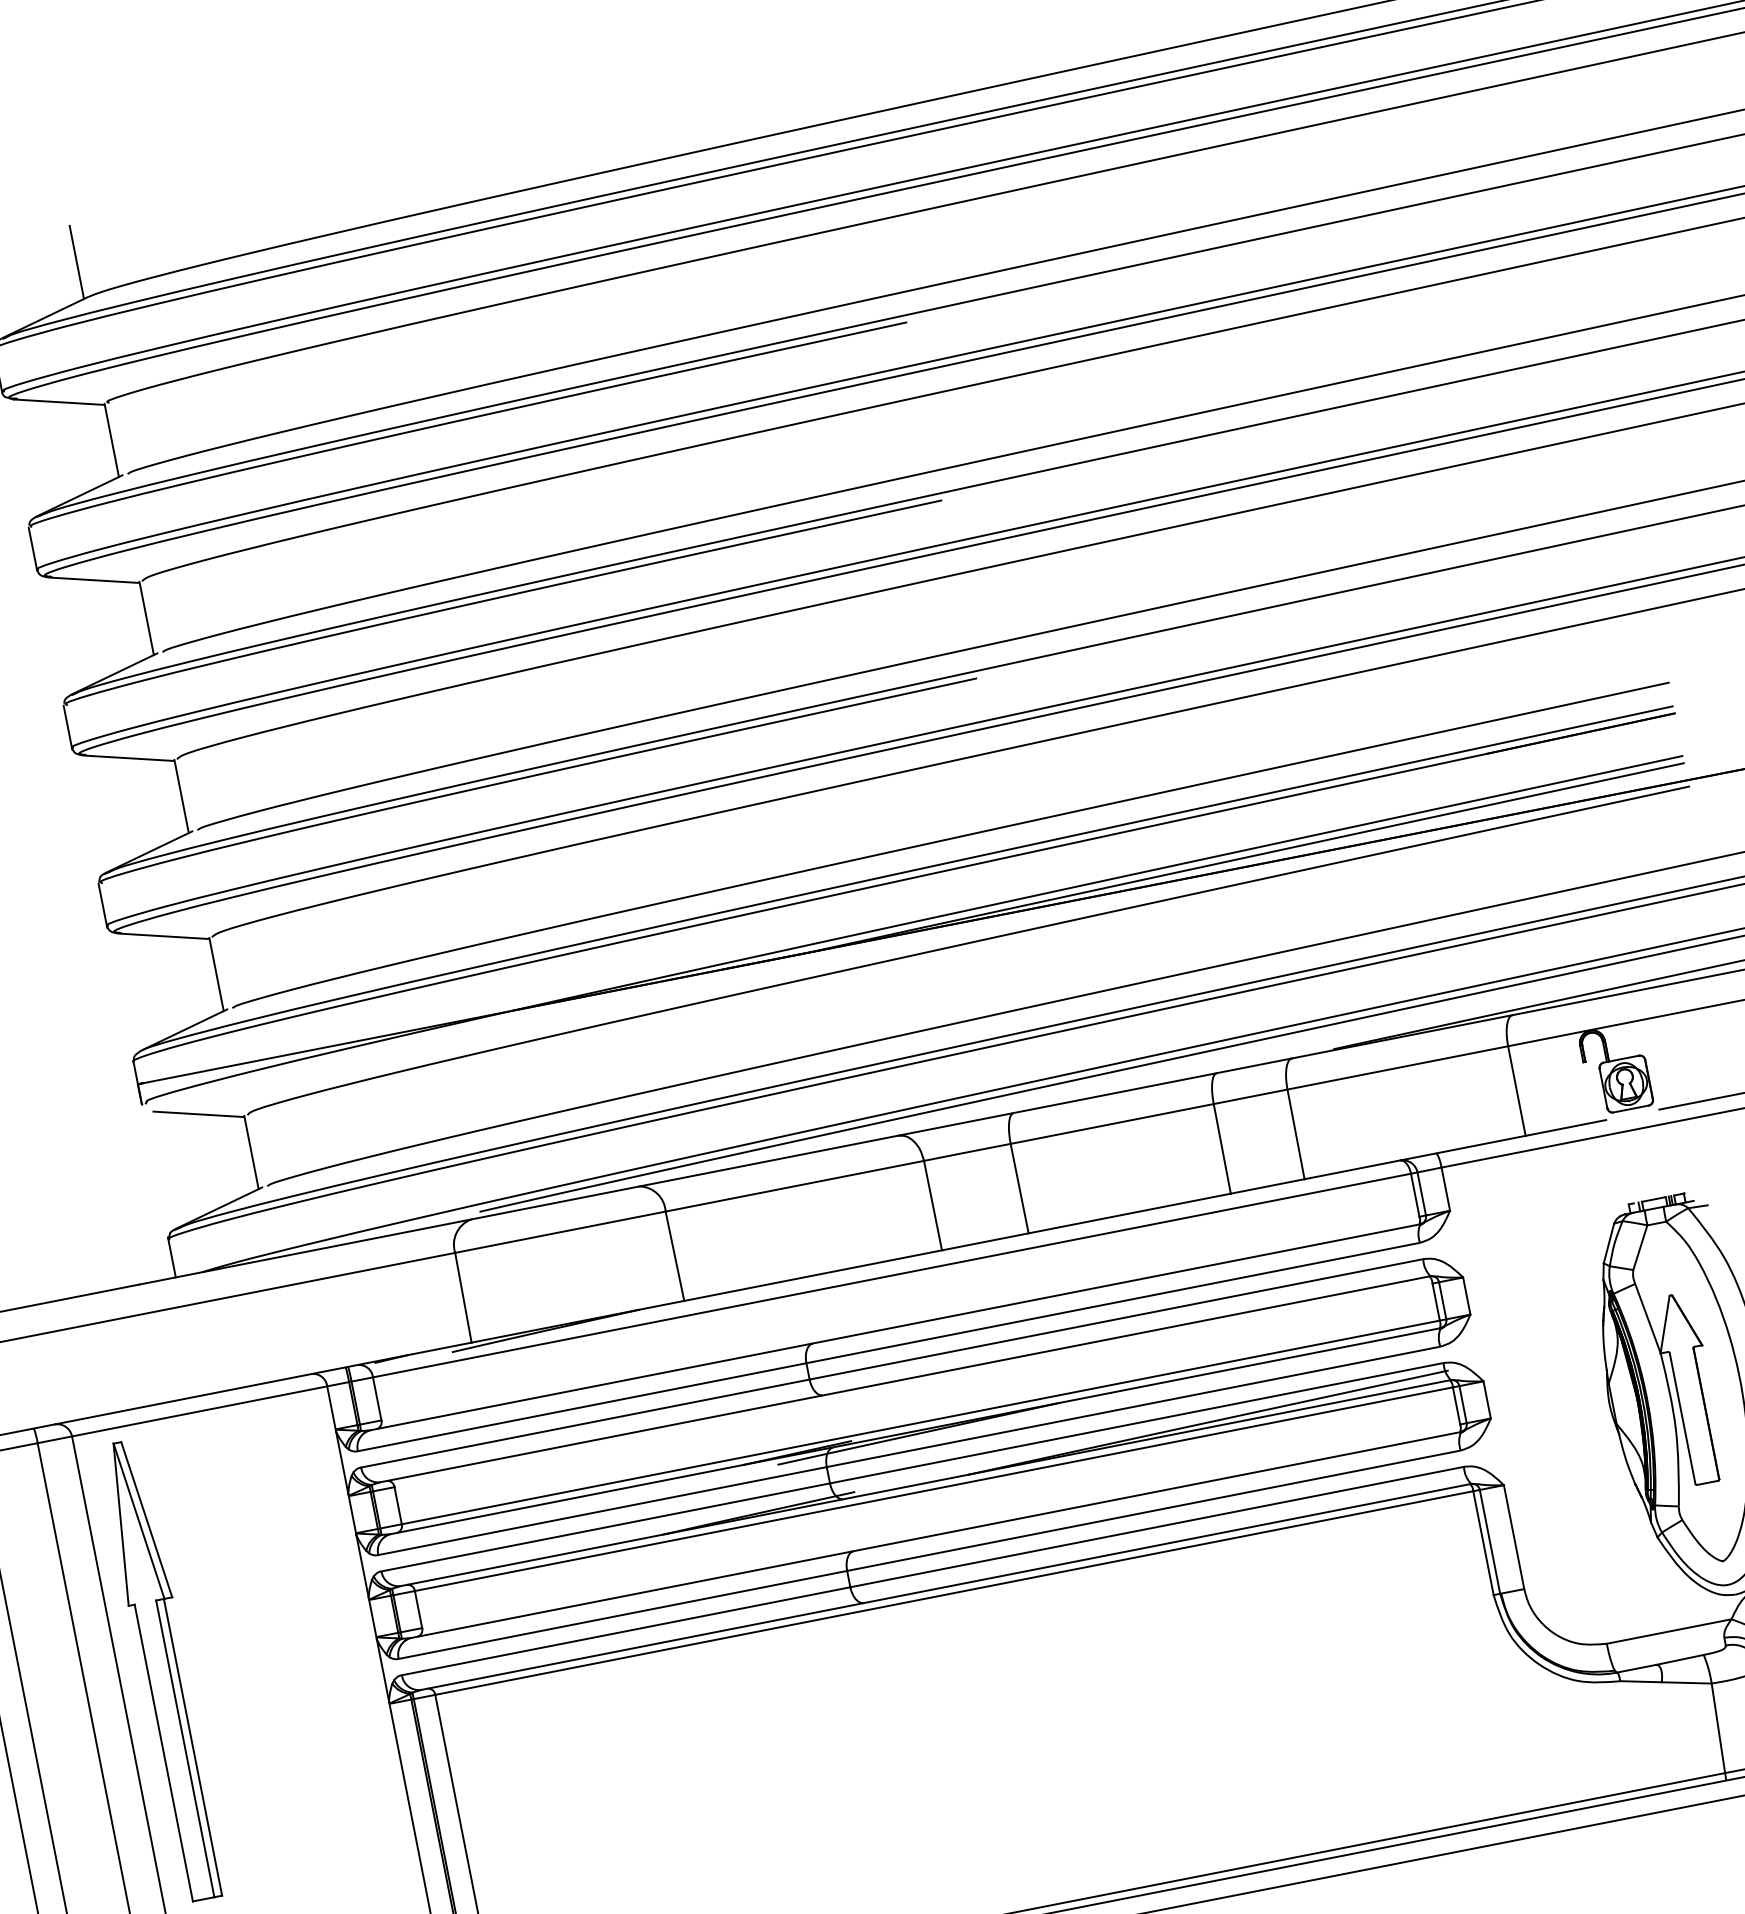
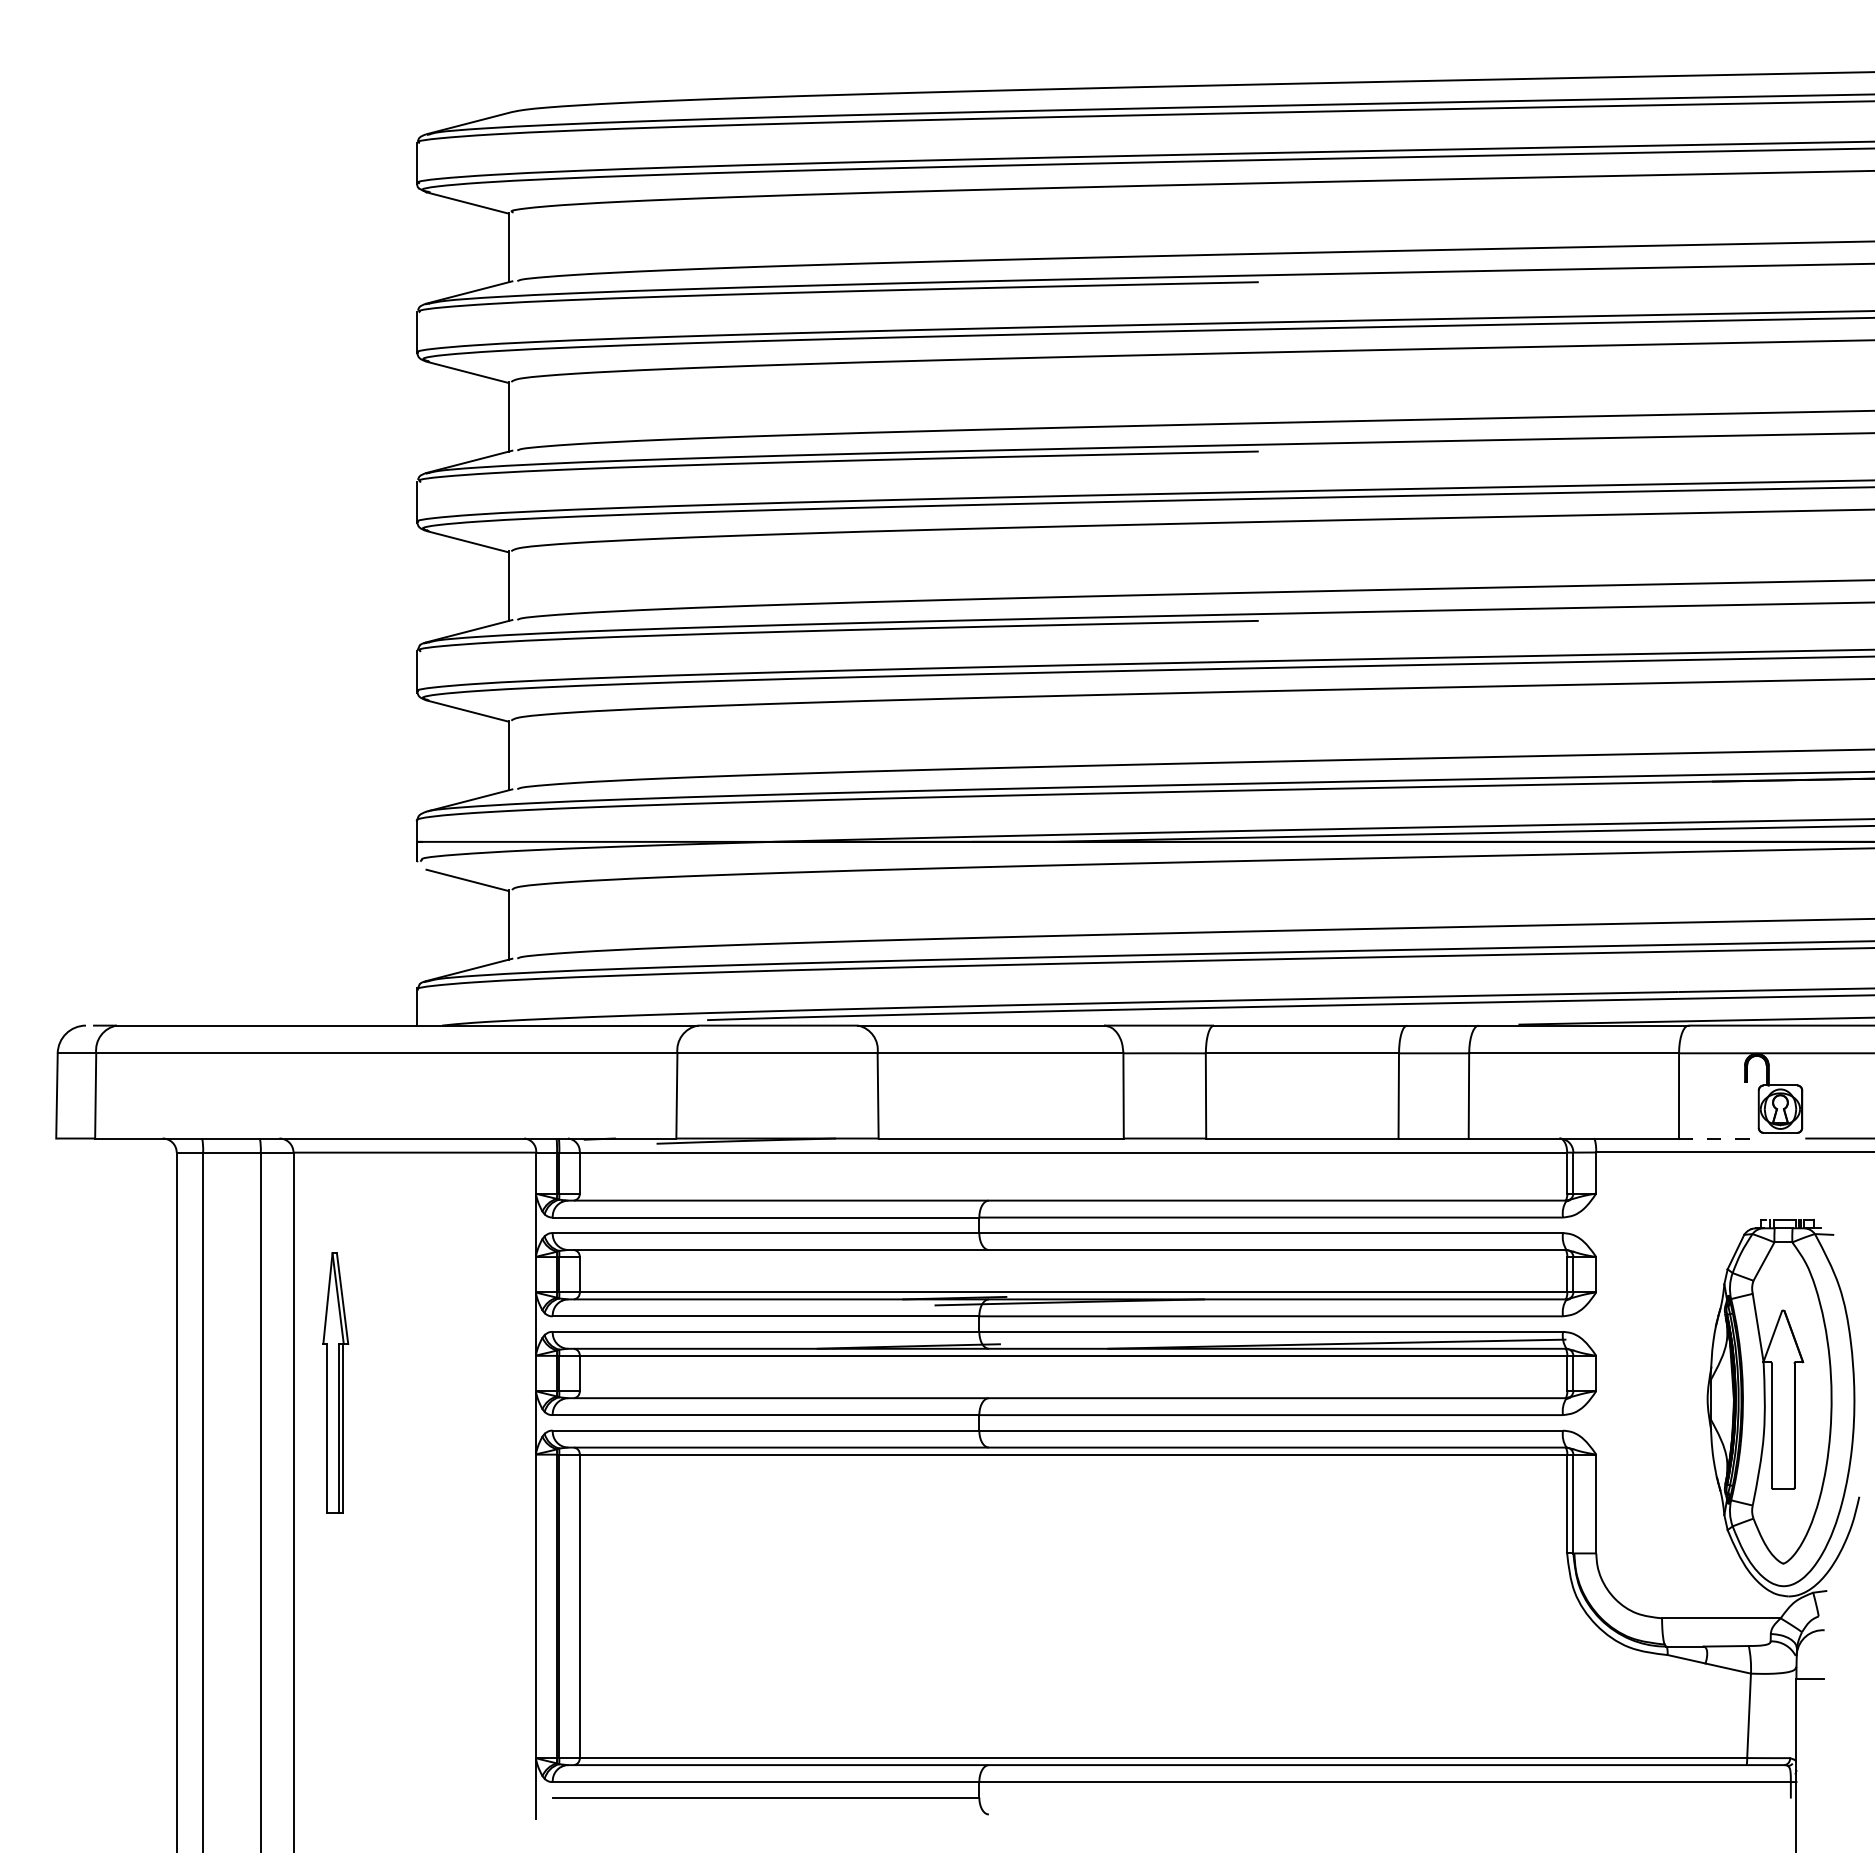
line: (76, 261) -> (508, 77), removed
line: (1566, 1127) -> (1717, 1138), solid -> dashed
part: (163, 1669) -> (335, 1382), size x0.6

